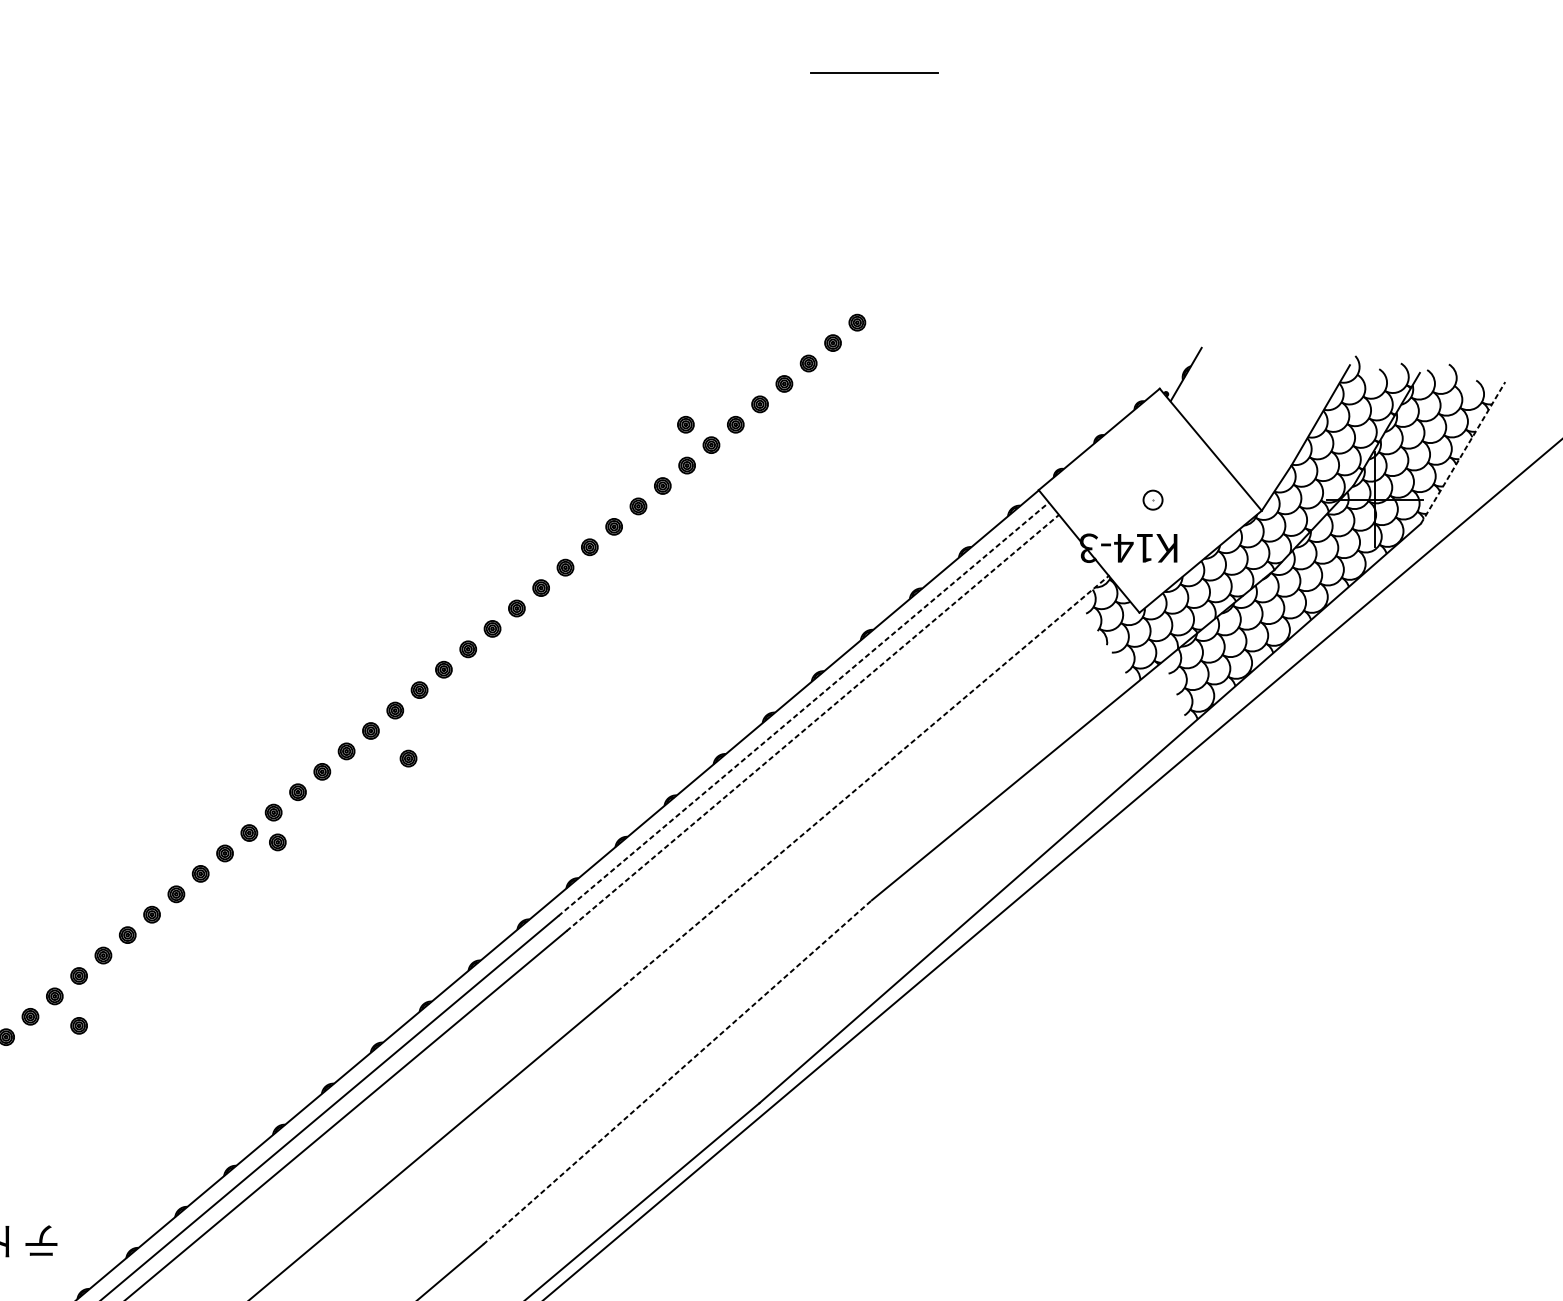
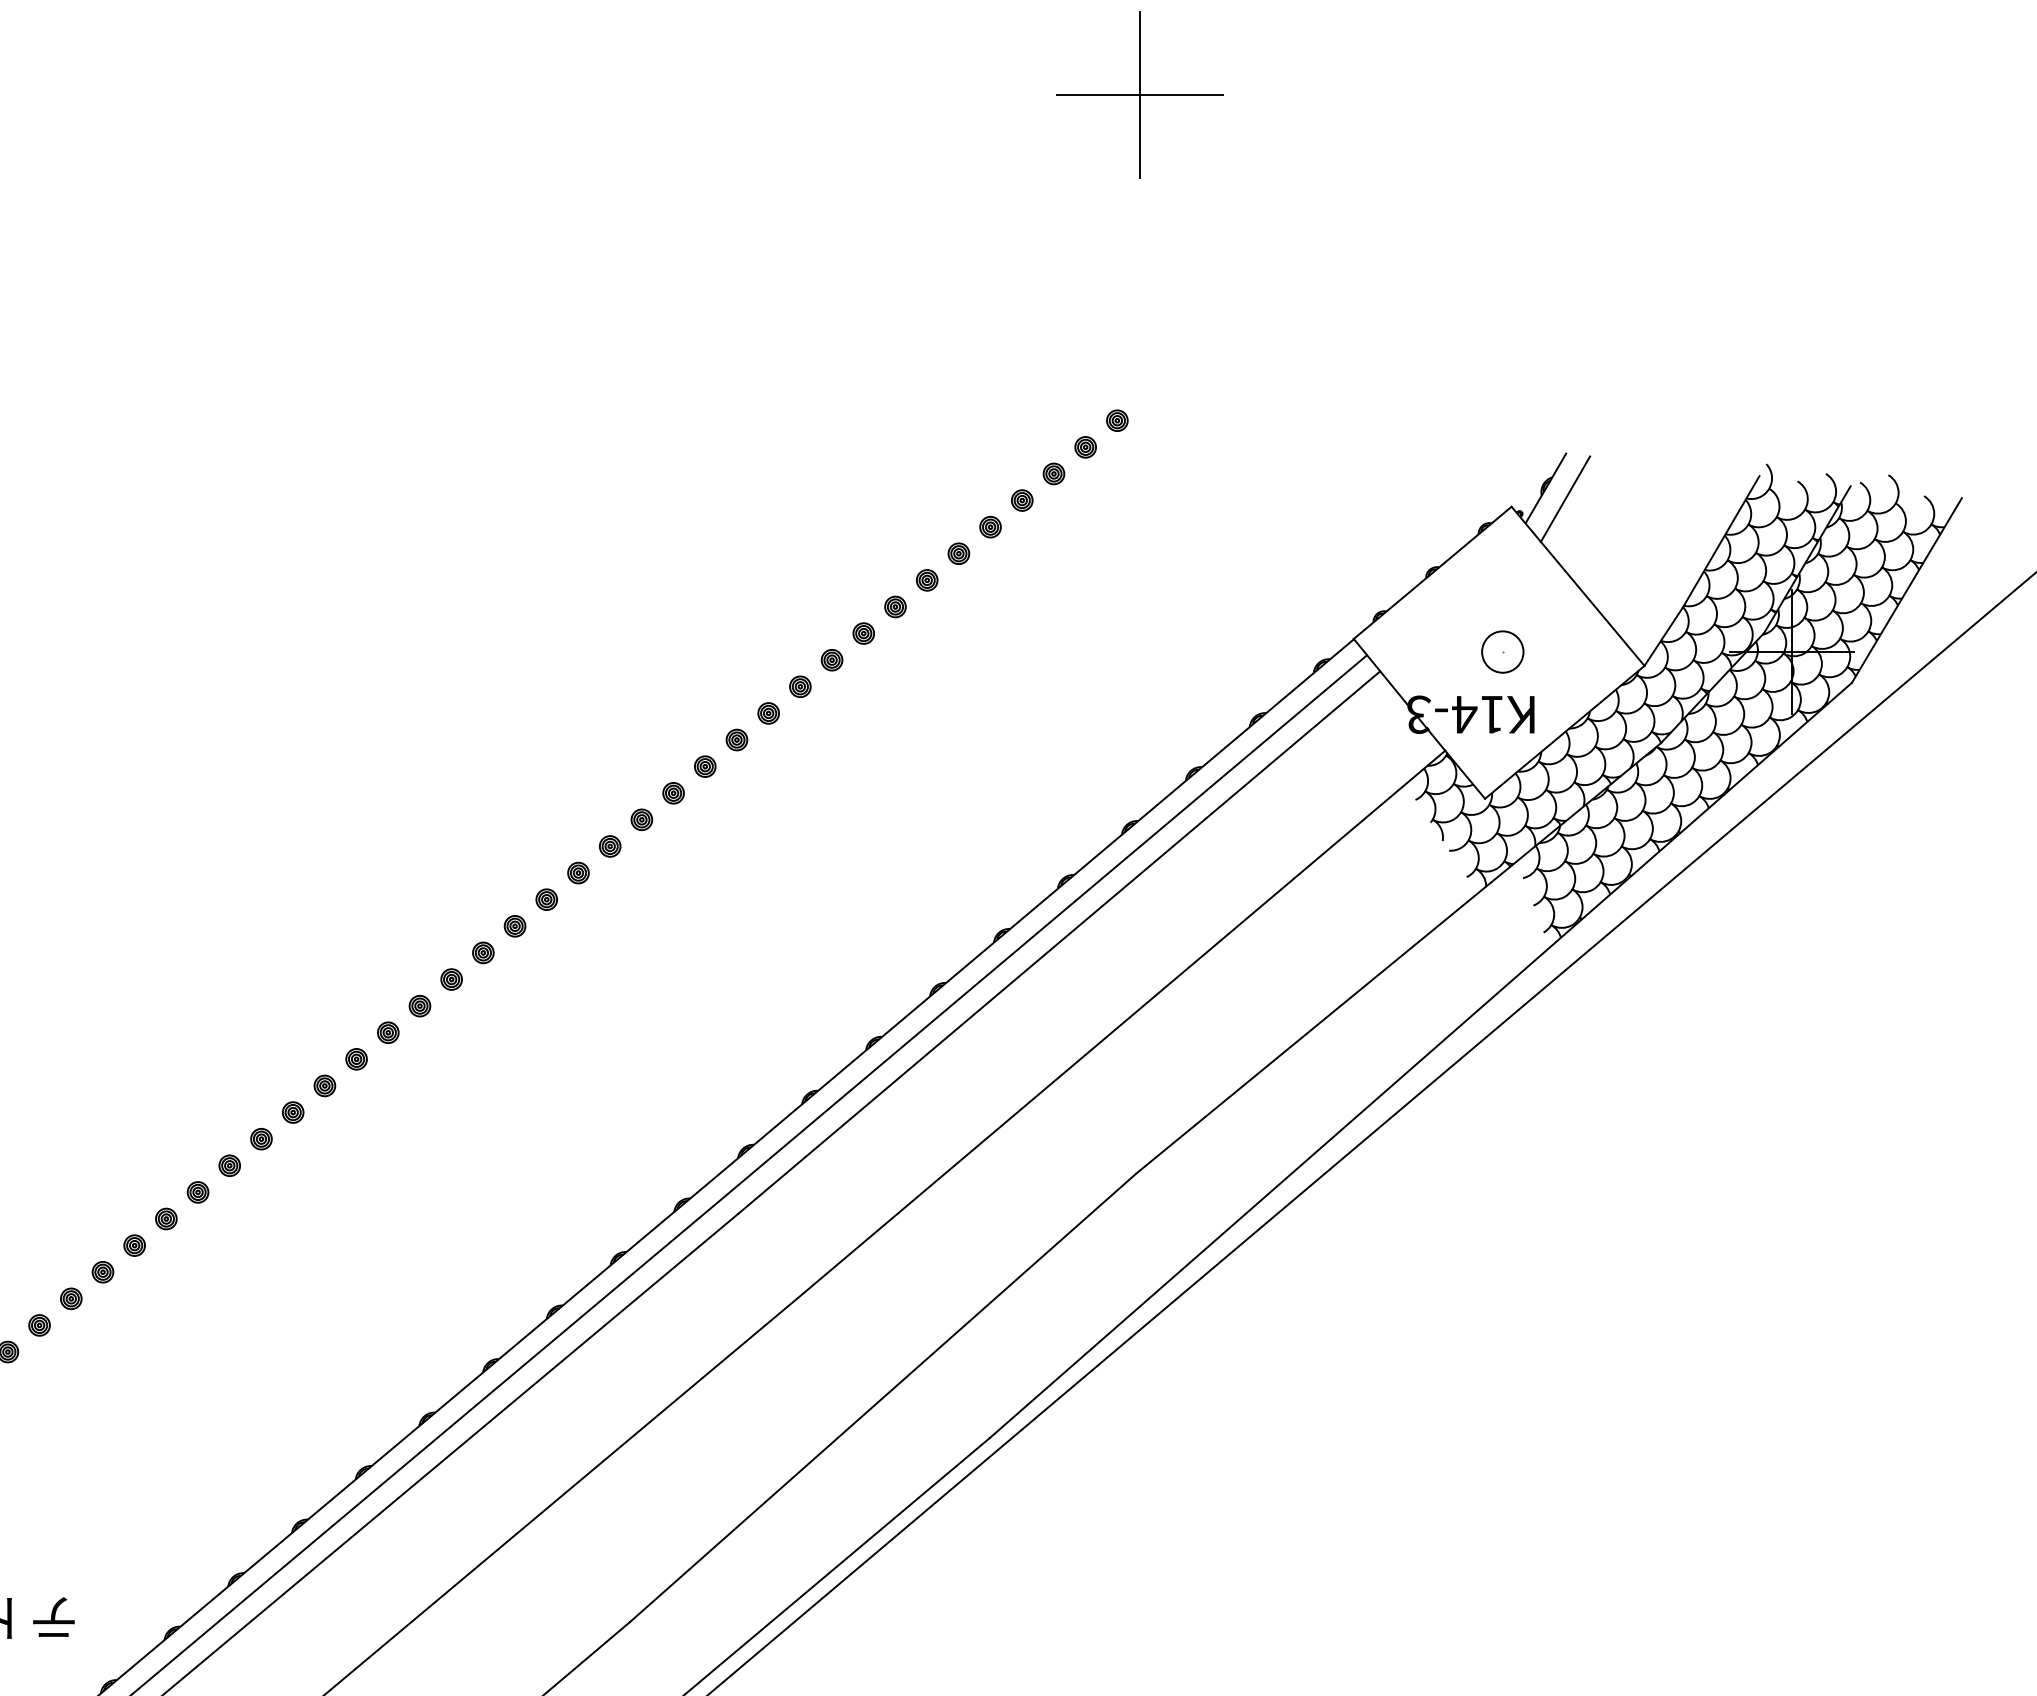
line: (875, 72) -> (1140, 94), added
line: (1201, 383) -> (1565, 499), added
part: (685, 424) -> (893, 553), removed
line: (1463, 452) -> (1907, 590), dashed -> solid
circle: (1152, 499) -> (1502, 651), size x1.67
line: (803, 709) -> (1047, 924), dashed -> solid
line: (812, 723) -> (1059, 942), dashed -> solid
part: (408, 758) -> (532, 988), removed
line: (862, 783) -> (1124, 1021), dashed -> solid
part: (277, 841) -> (361, 1097), removed
part: (78, 1026) -> (102, 1337), removed
line: (677, 1072) -> (883, 1397), dashed -> solid

